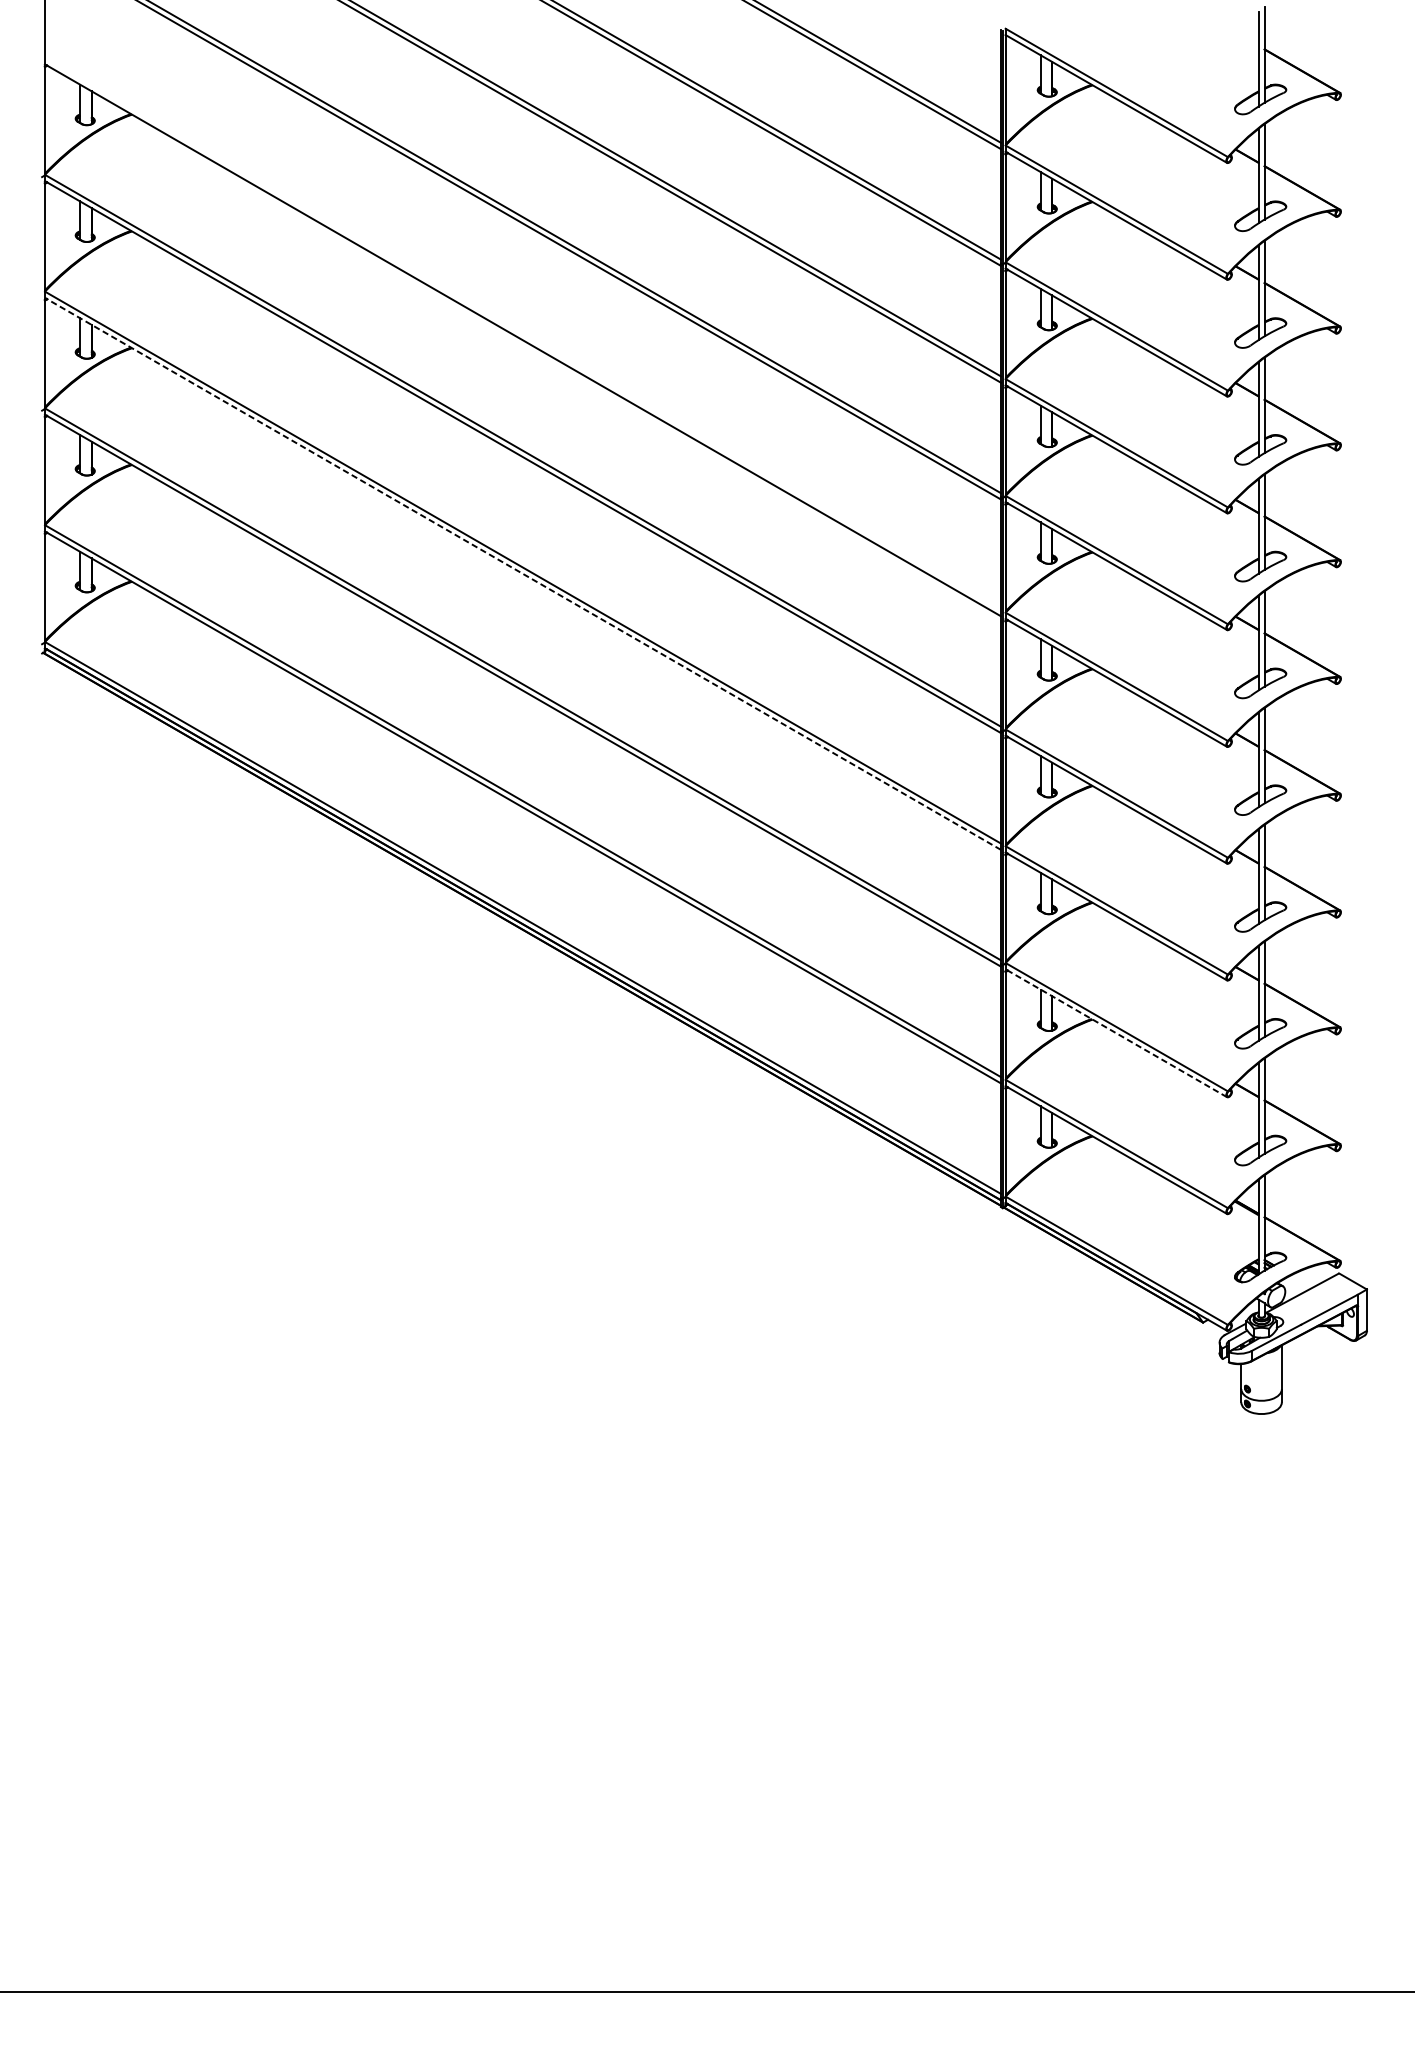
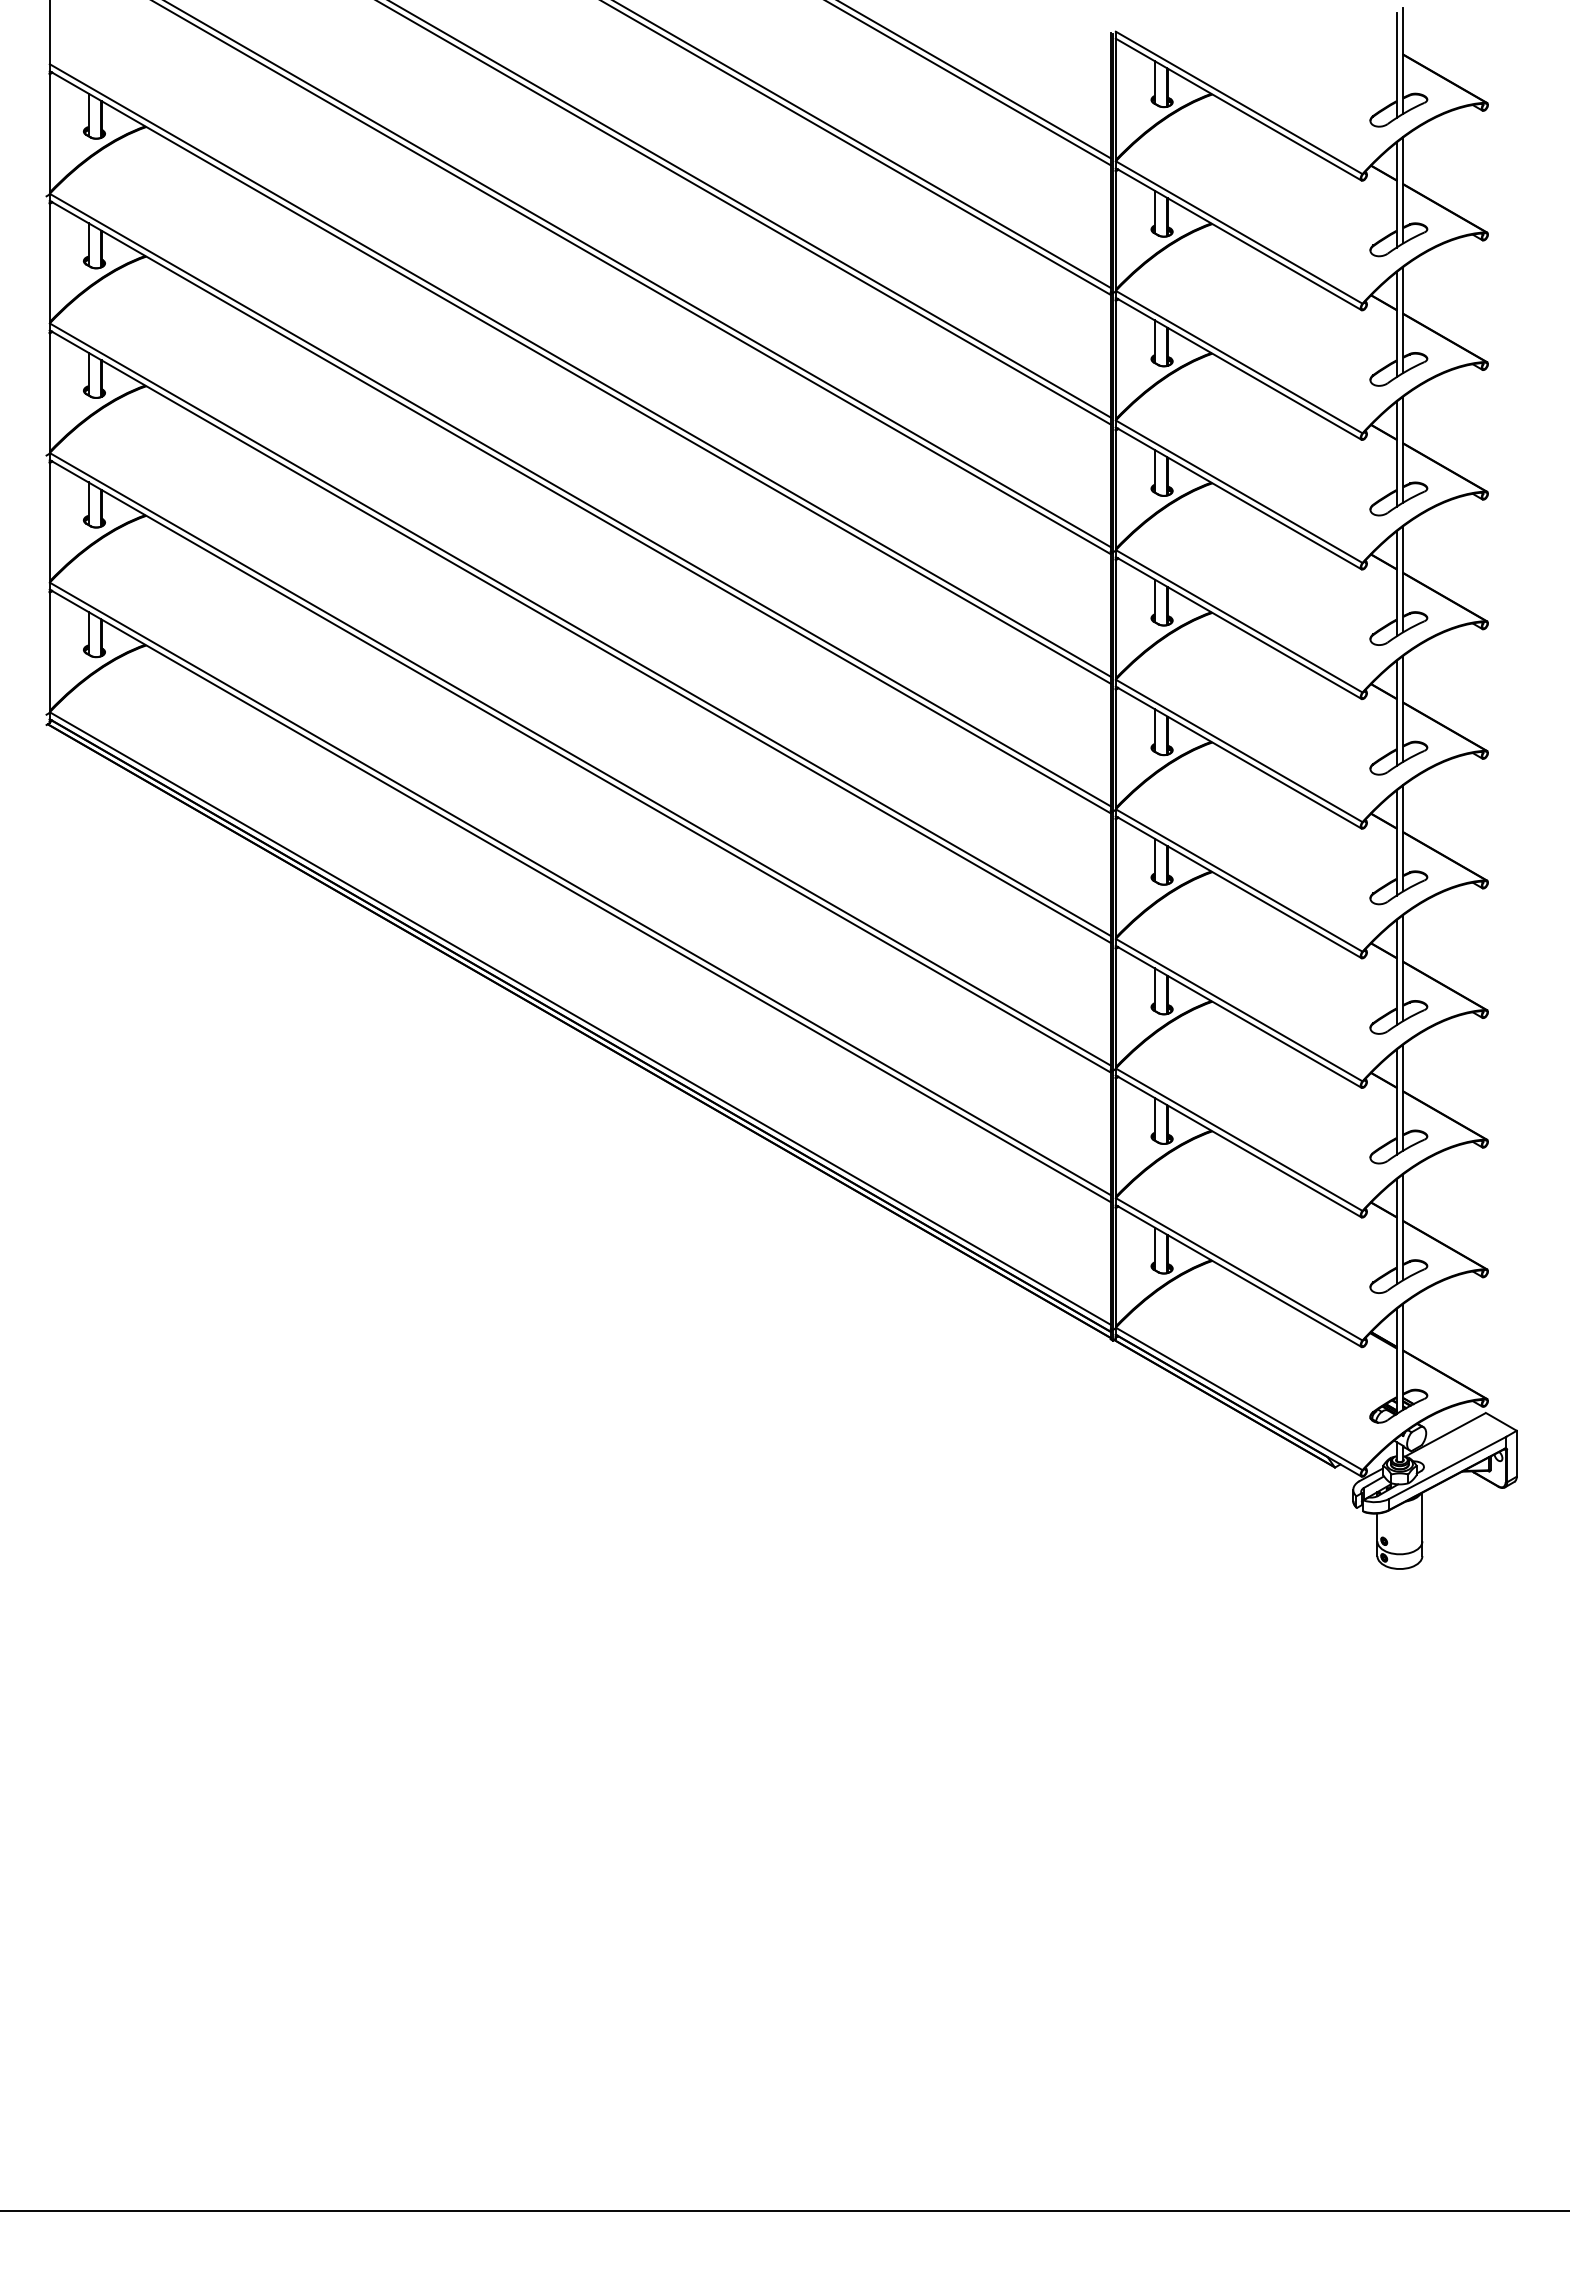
line: (522, 334) -> (579, 370), added
line: (523, 573) -> (580, 636), dashed -> solid
line: (1116, 1033) -> (1238, 1146), dashed -> solid

